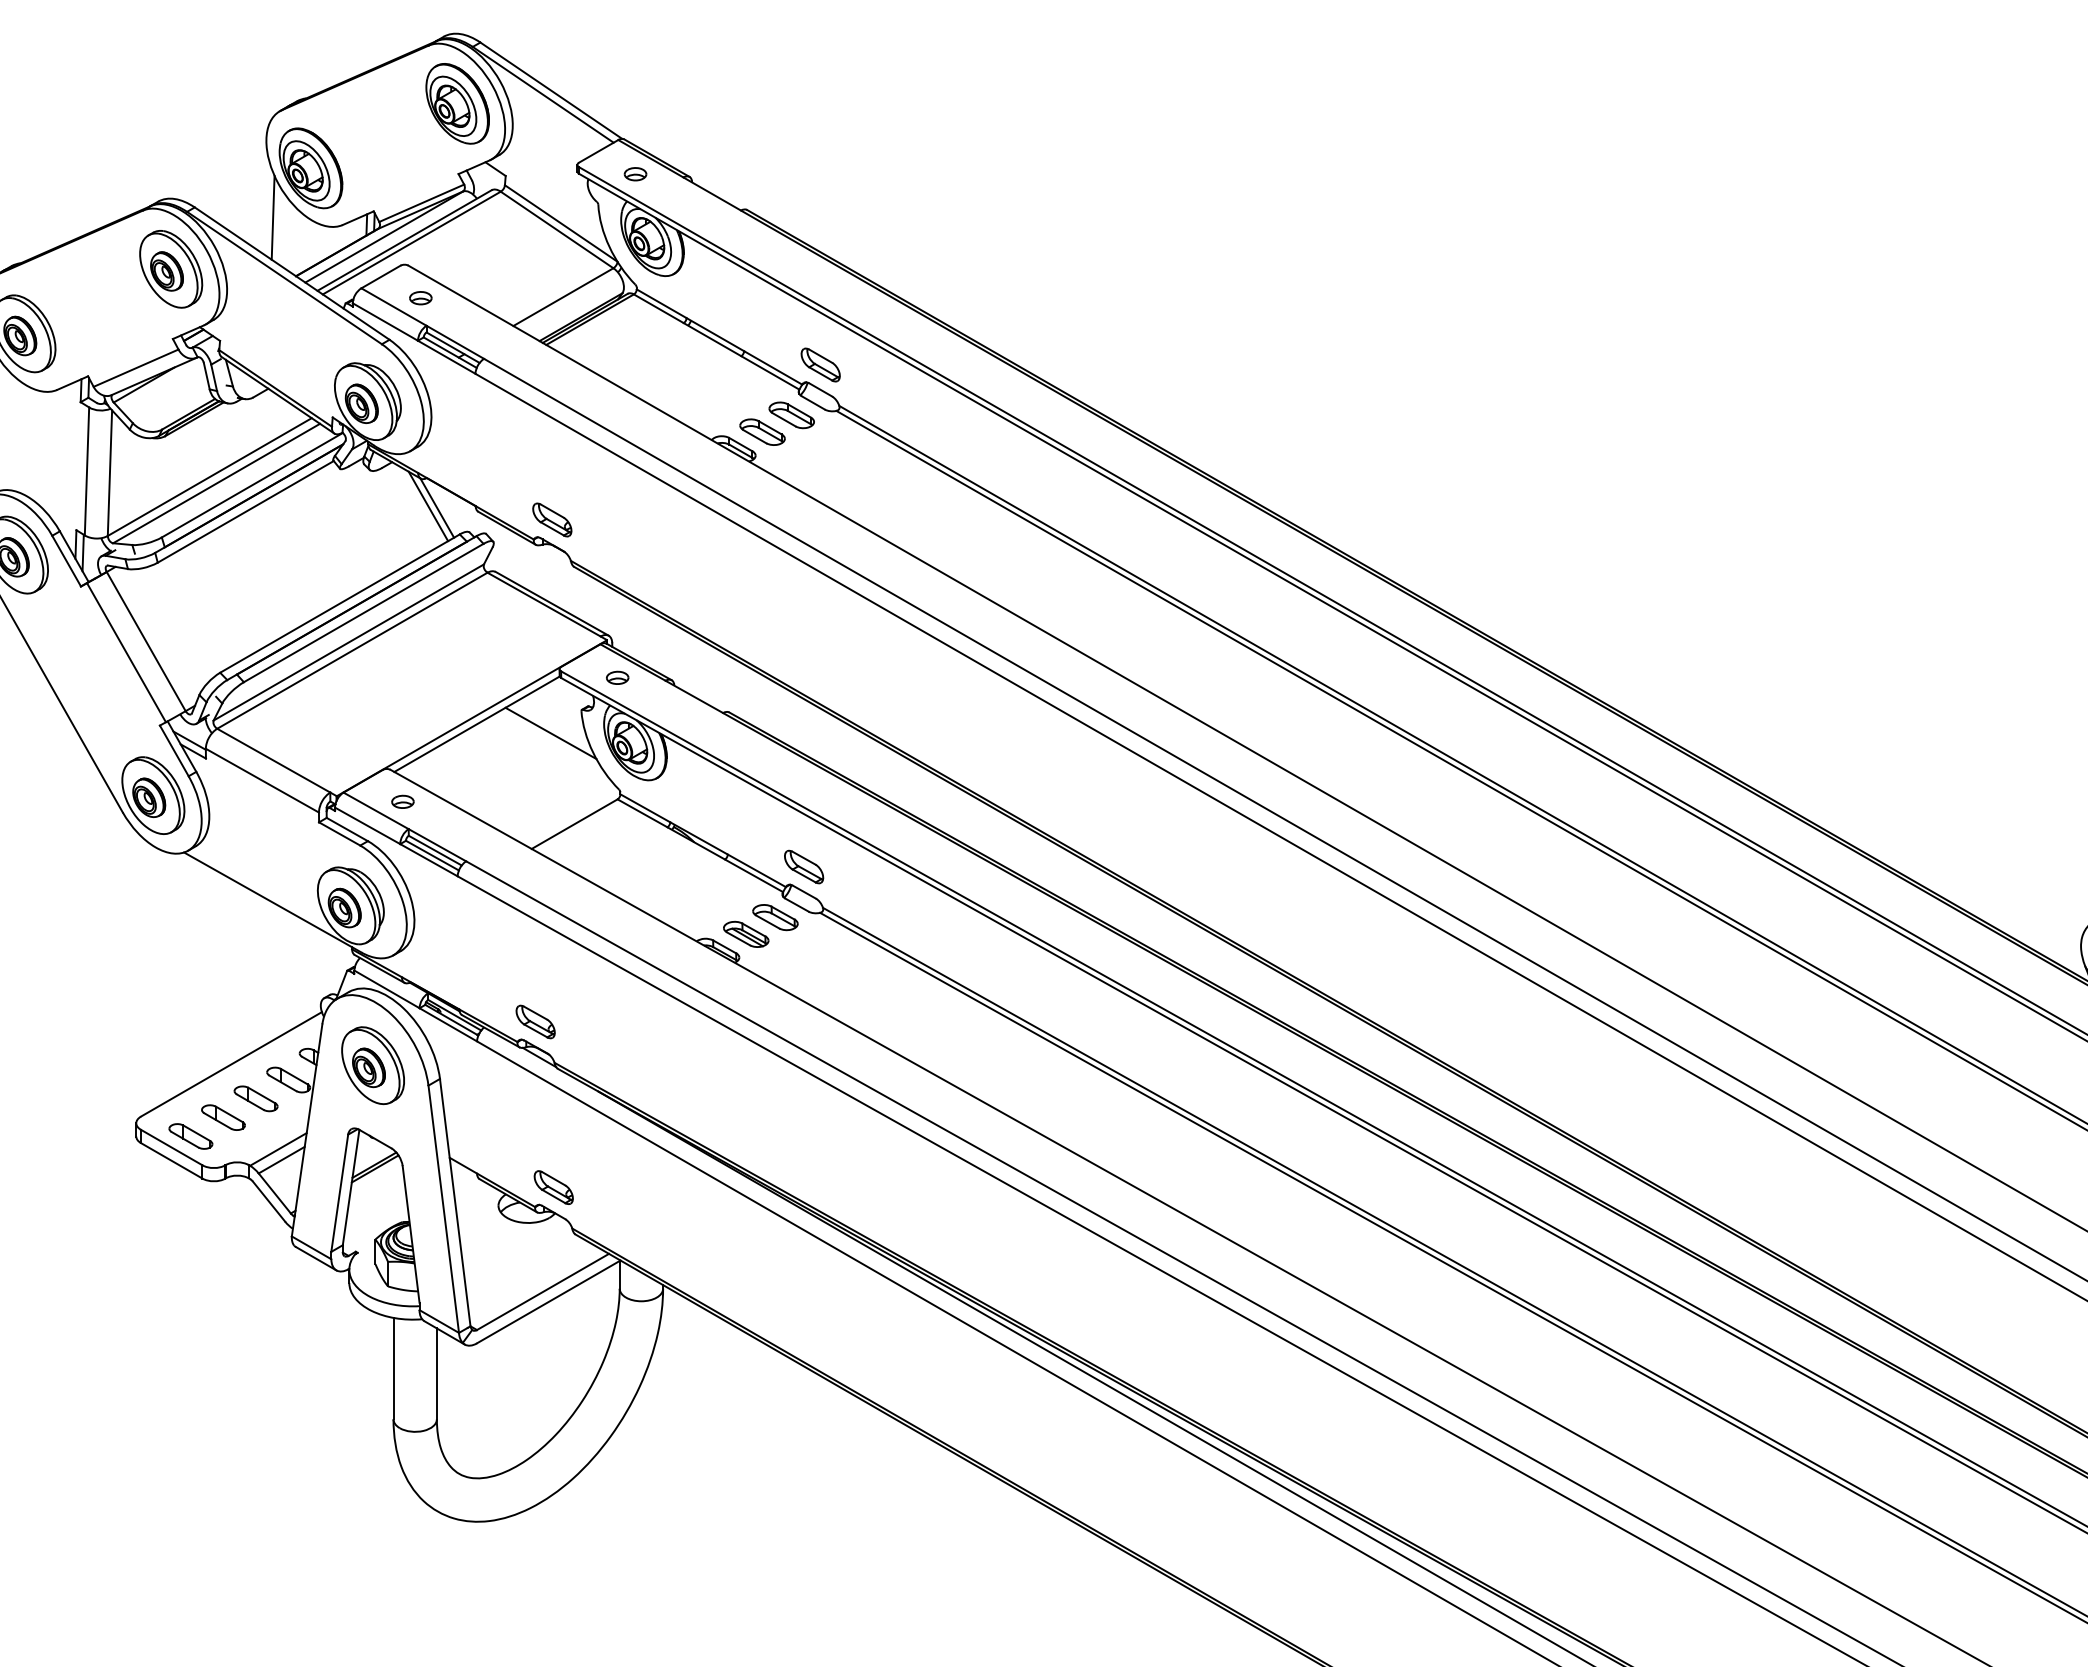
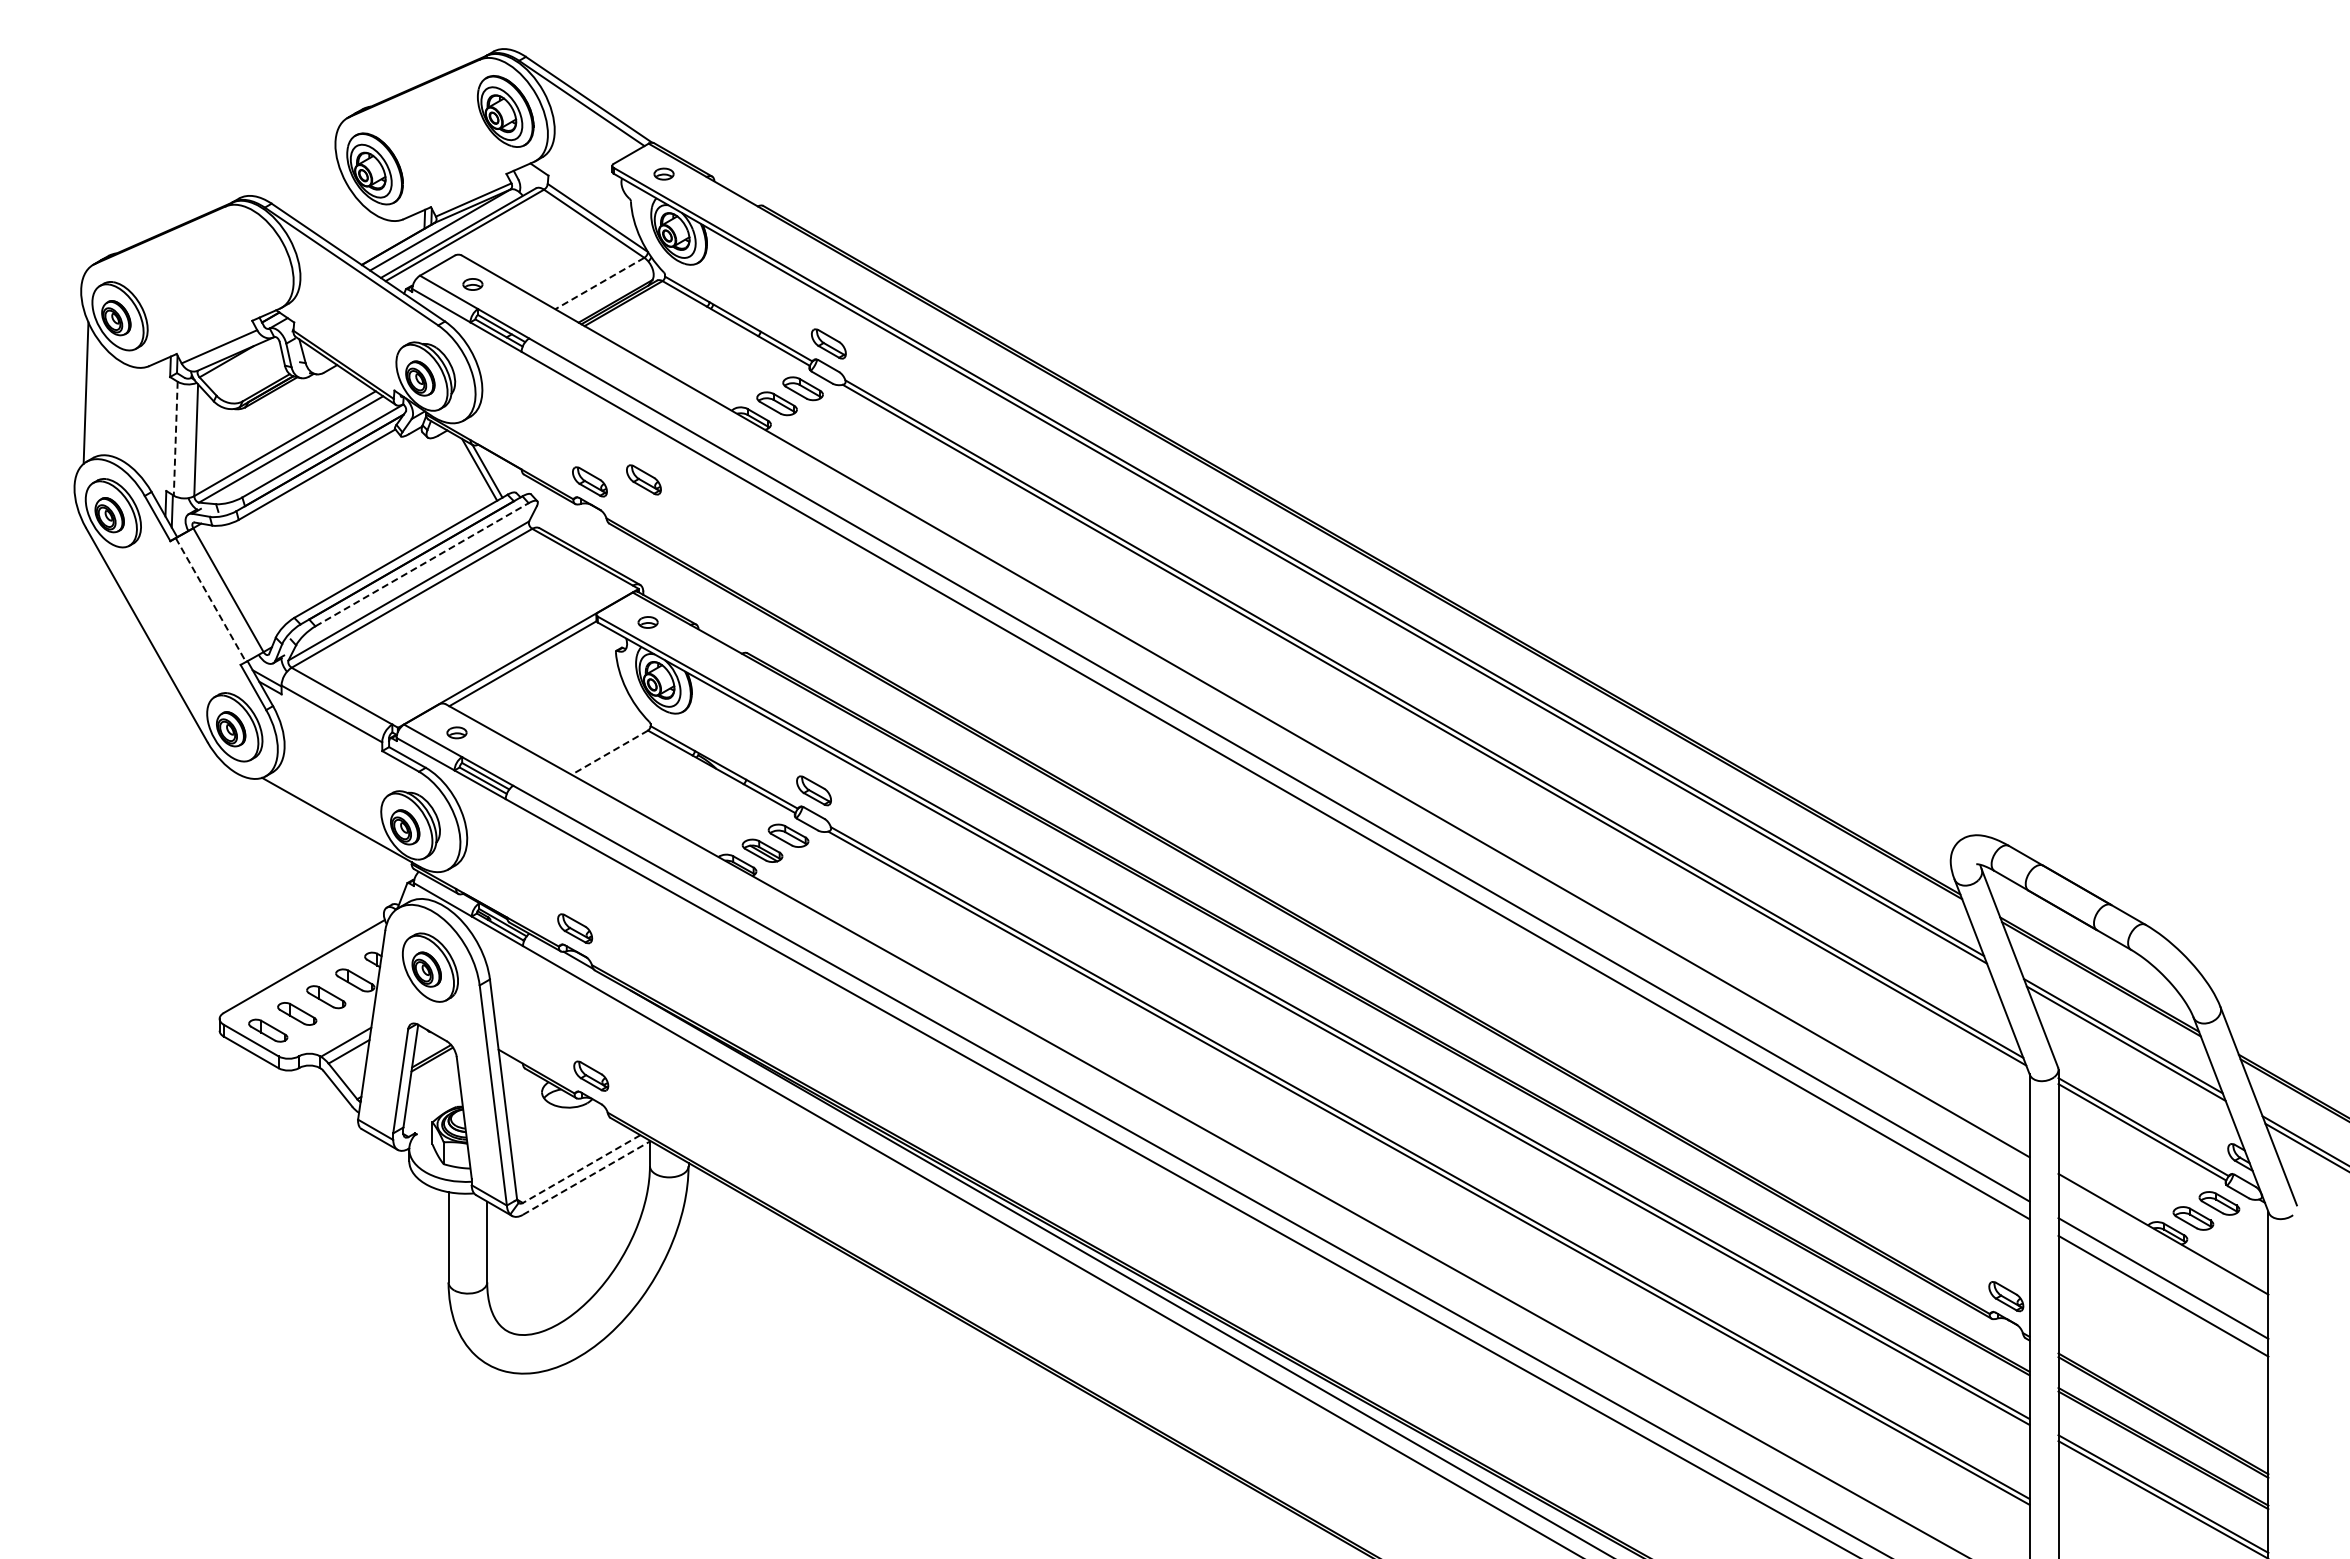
line: (273, 217) -> (341, 212), removed
part: (170, 269) -> (250, 258), removed
line: (563, 297) -> (599, 283), solid -> dashed
line: (86, 471) -> (175, 438), solid -> dashed
part: (612, 517) -> (643, 479), added
line: (364, 612) -> (422, 564), solid -> dashed
line: (127, 653) -> (211, 600), solid -> dashed
line: (550, 732) -> (588, 671), removed
line: (574, 823) -> (609, 752), solid -> dashed
line: (542, 1292) -> (581, 1169), solid -> dashed
line: (548, 1301) -> (586, 1177), solid -> dashed

